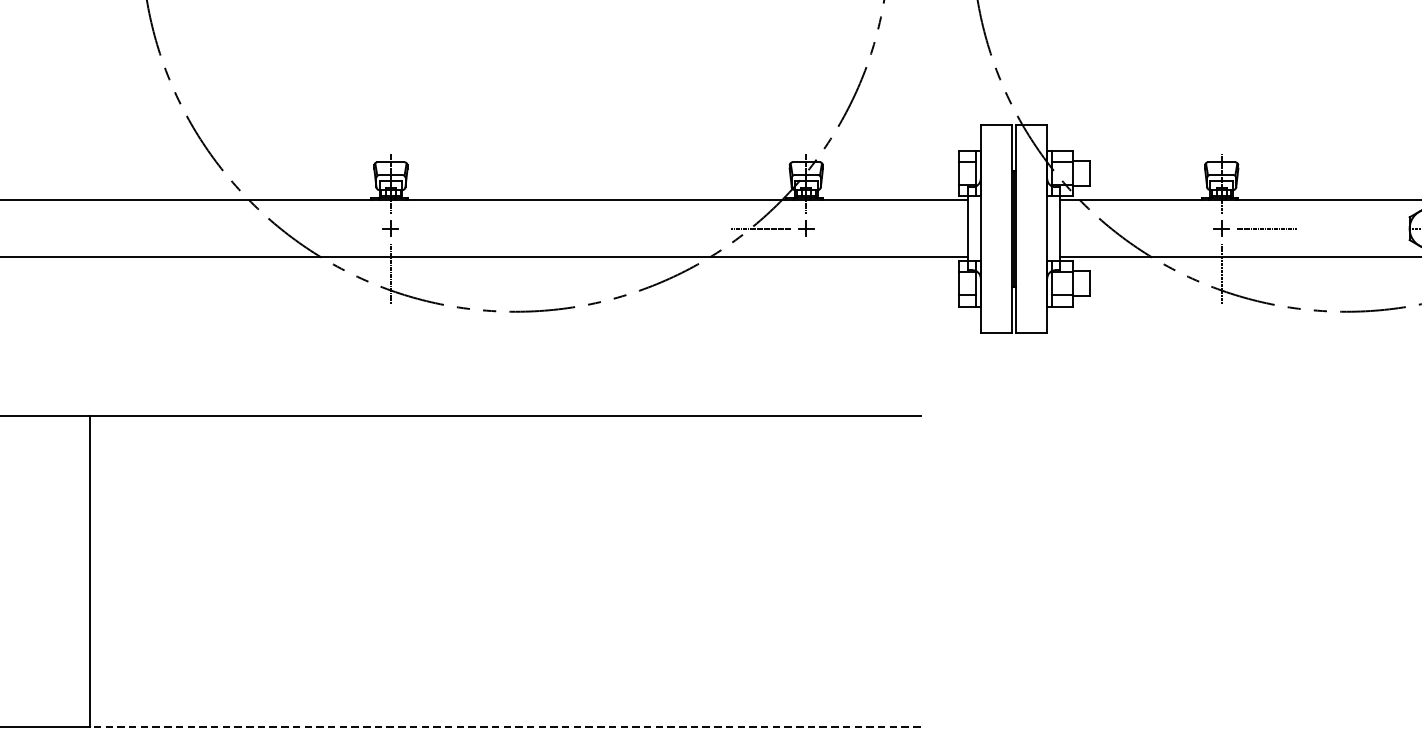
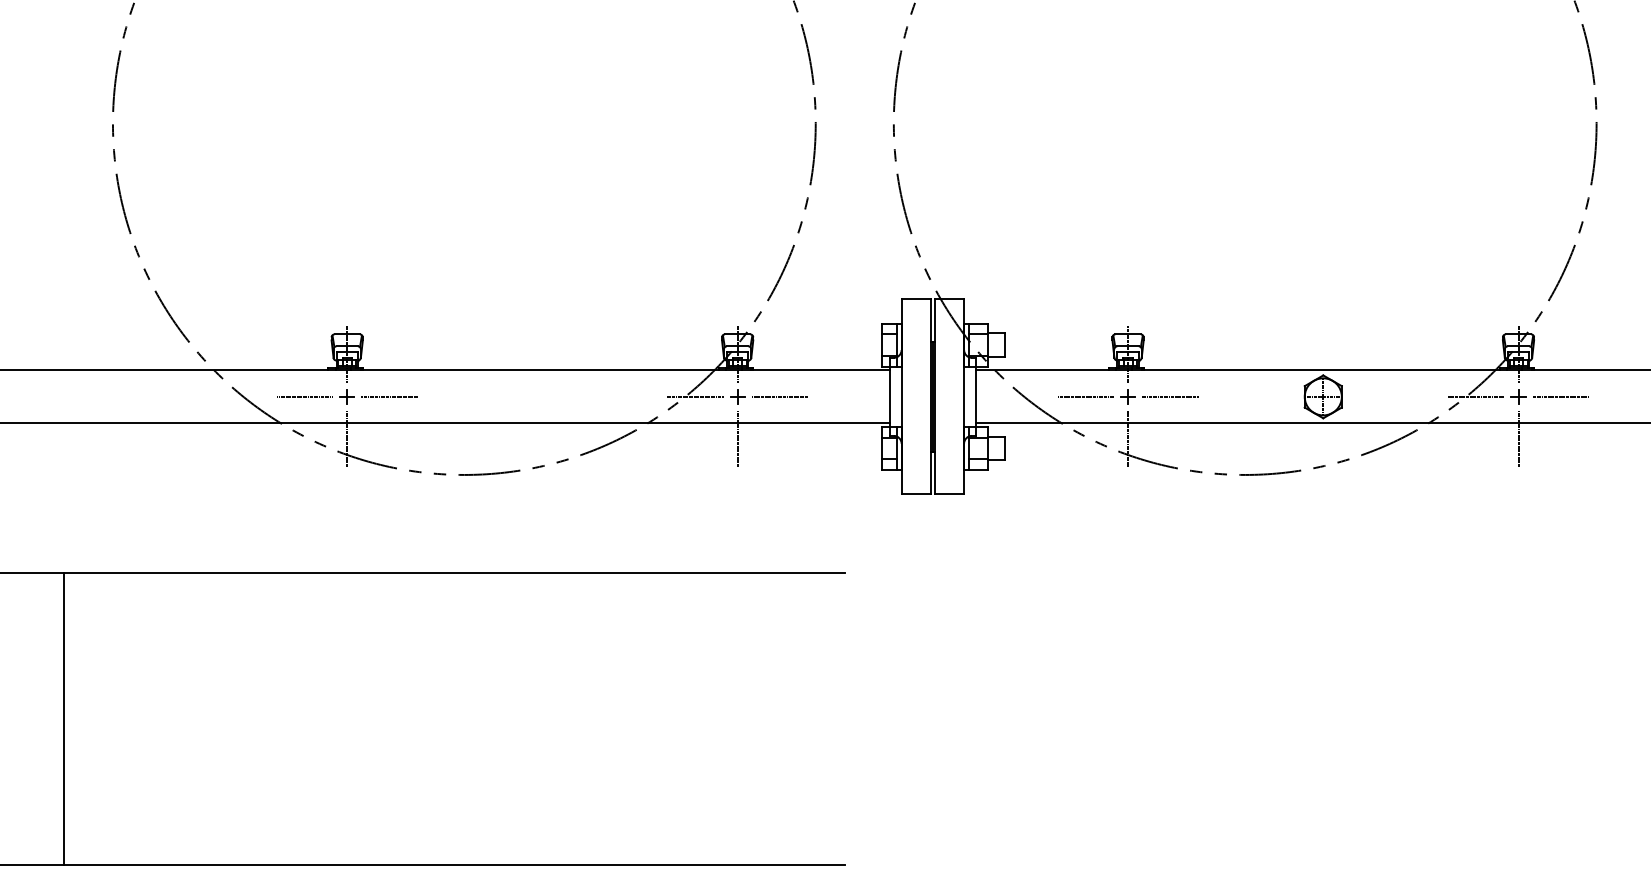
line: (345, 228) -> (304, 396), added
line: (435, 228) -> (389, 396), added
line: (850, 228) -> (779, 396), added
line: (1176, 228) -> (1085, 396), added
line: (806, 273) -> (737, 438), added
line: (505, 727) -> (454, 865), dashed -> solid

